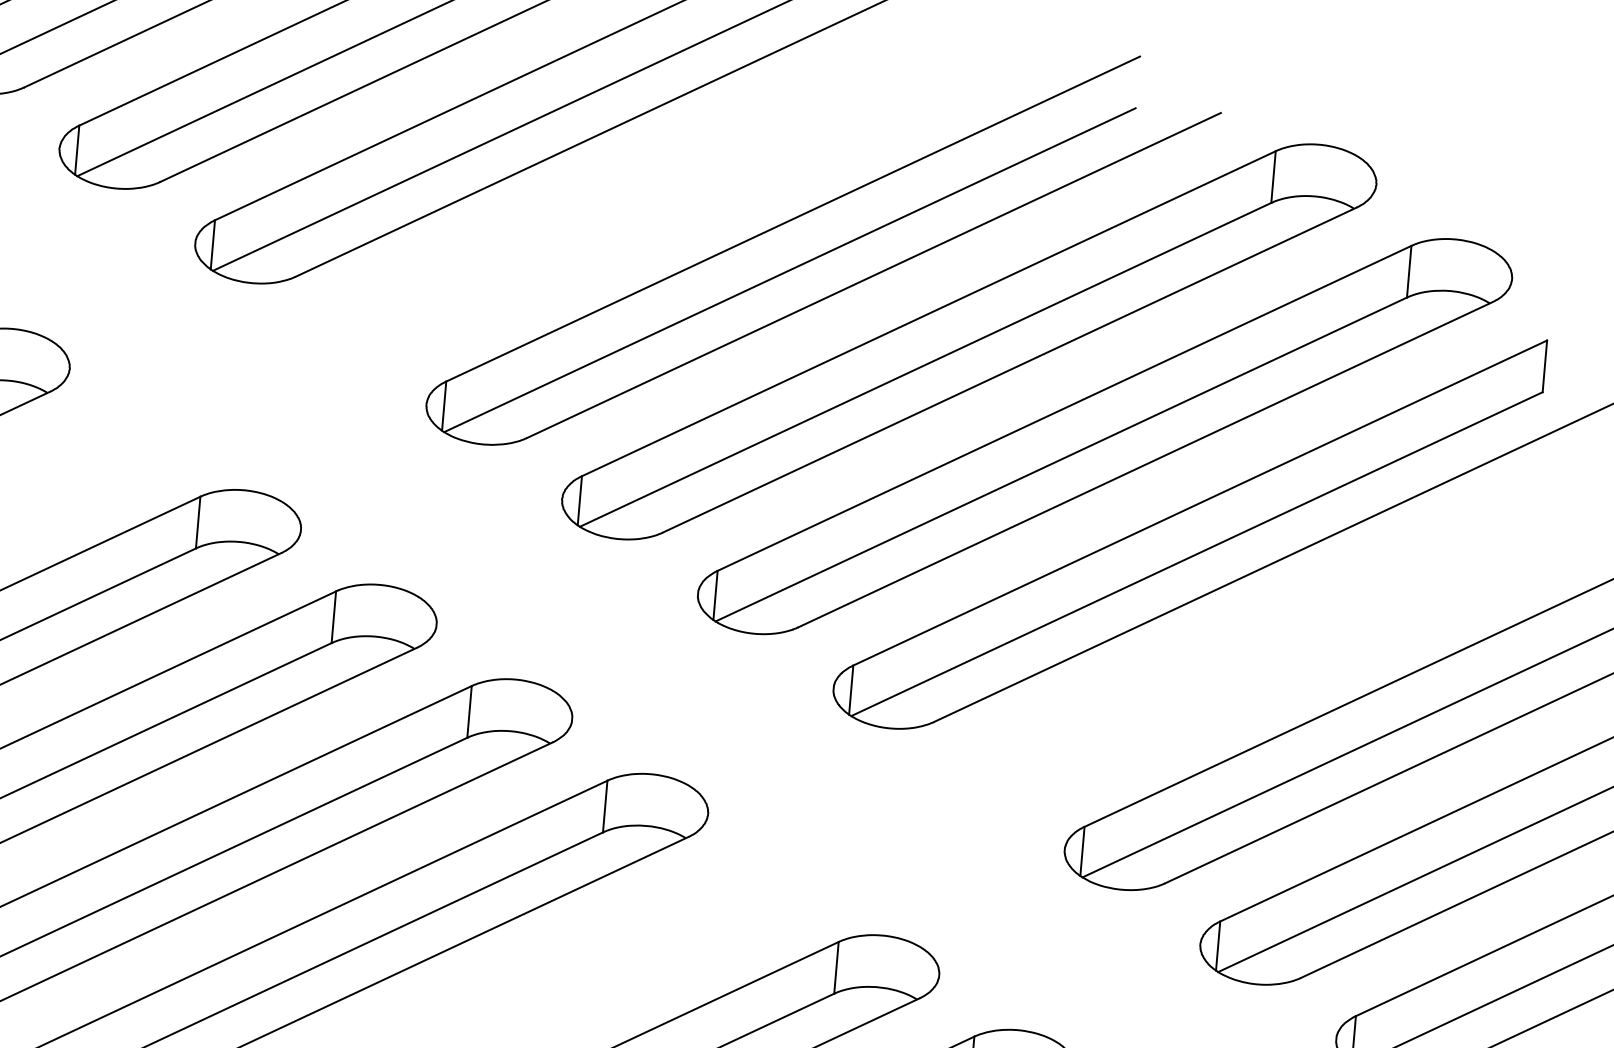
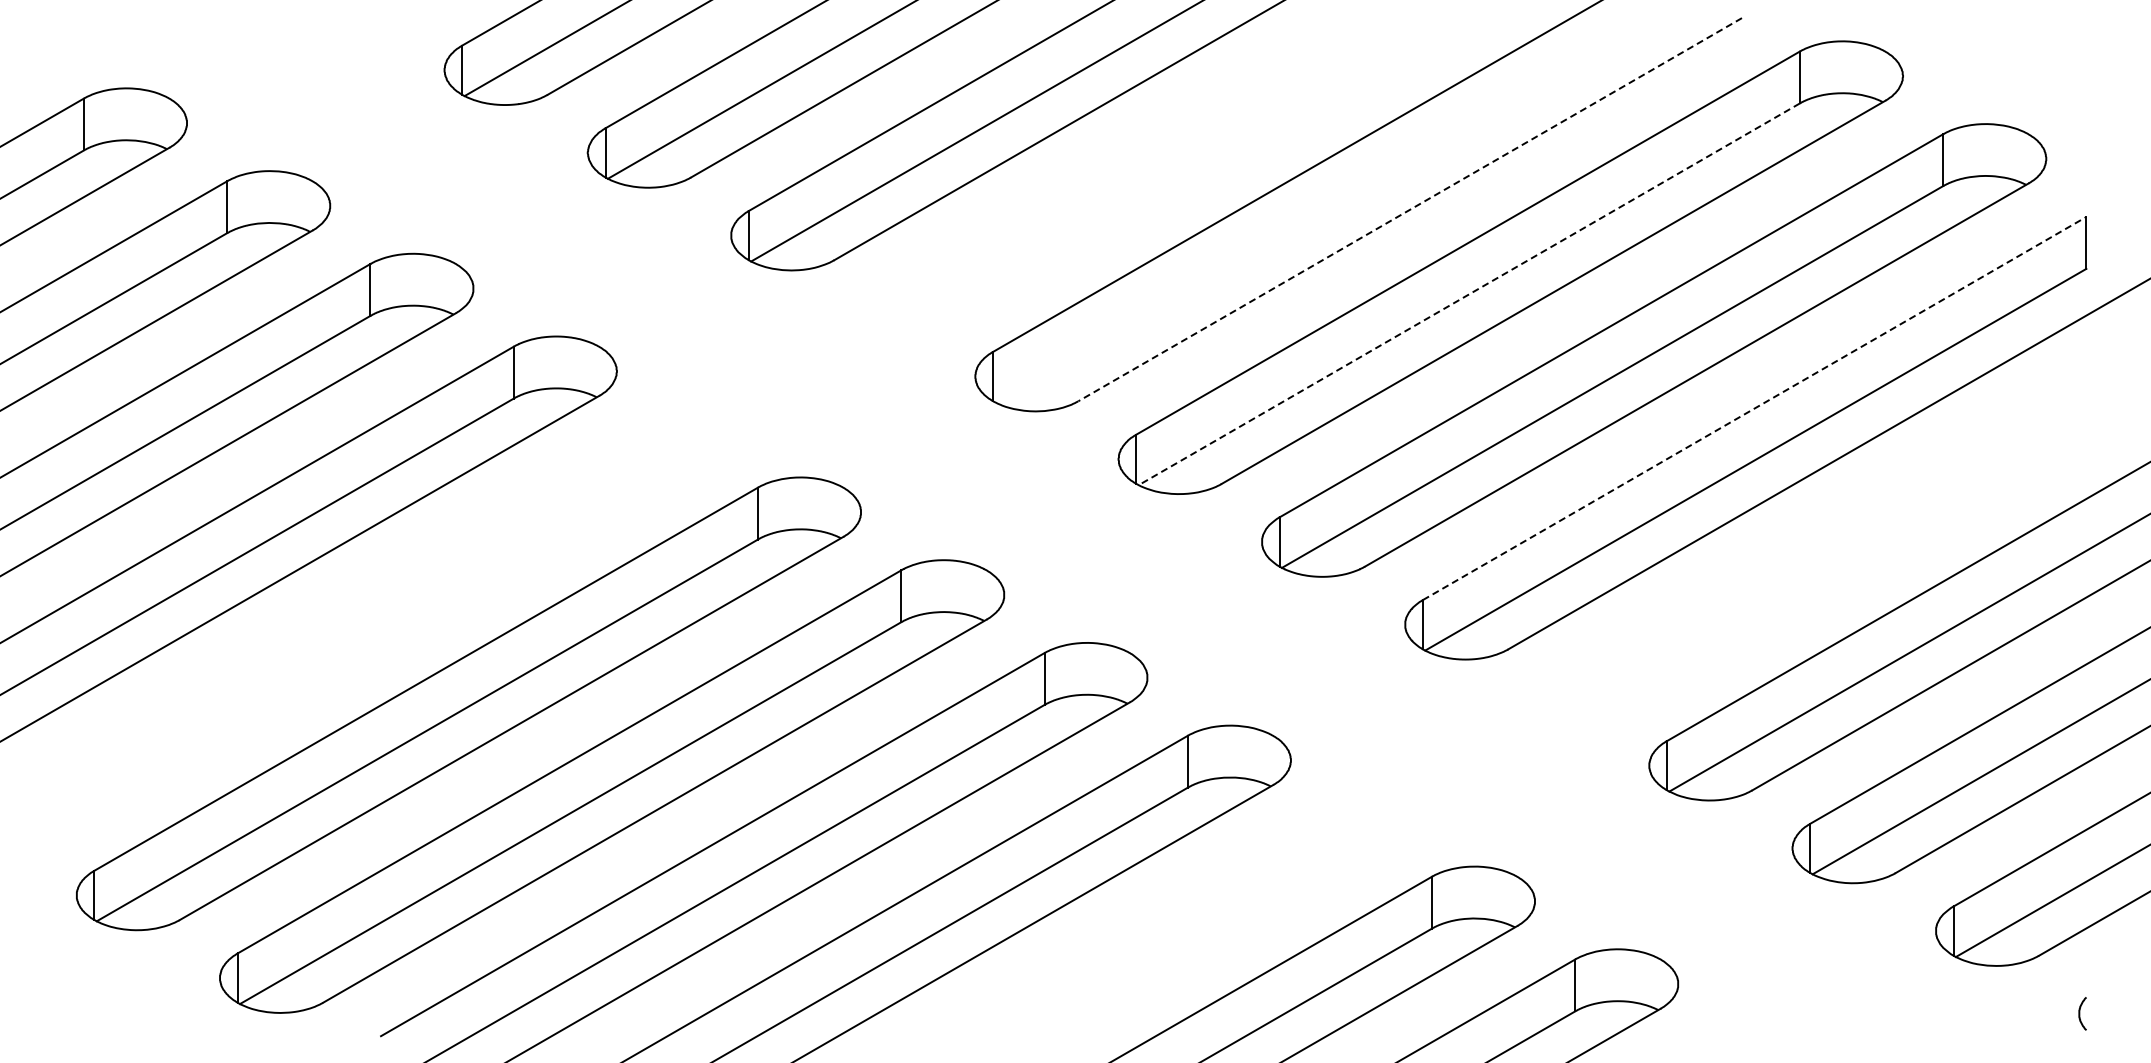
line: (789, 270) -> (1325, 211), removed
line: (873, 275) -> (1409, 209), solid -> dashed
line: (925, 365) -> (1469, 294), solid -> dashed
line: (1201, 503) -> (1755, 408), solid -> dashed

